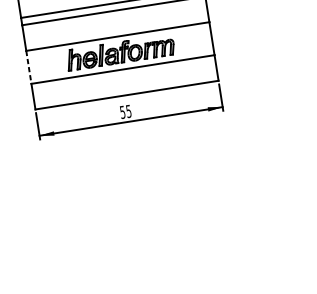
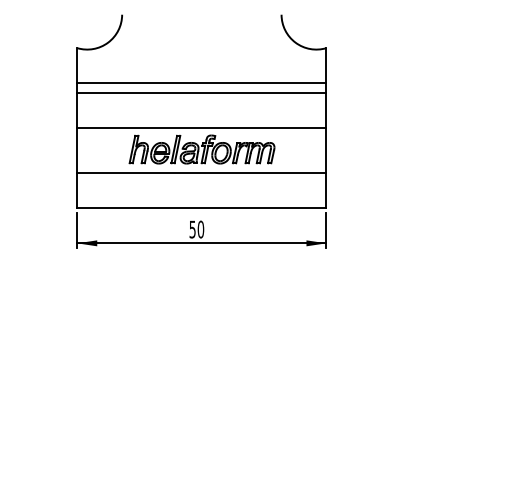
line: (29, 67) -> (77, 150), dashed -> solid
text: (128, 111) -> (200, 229), 55 -> 50

